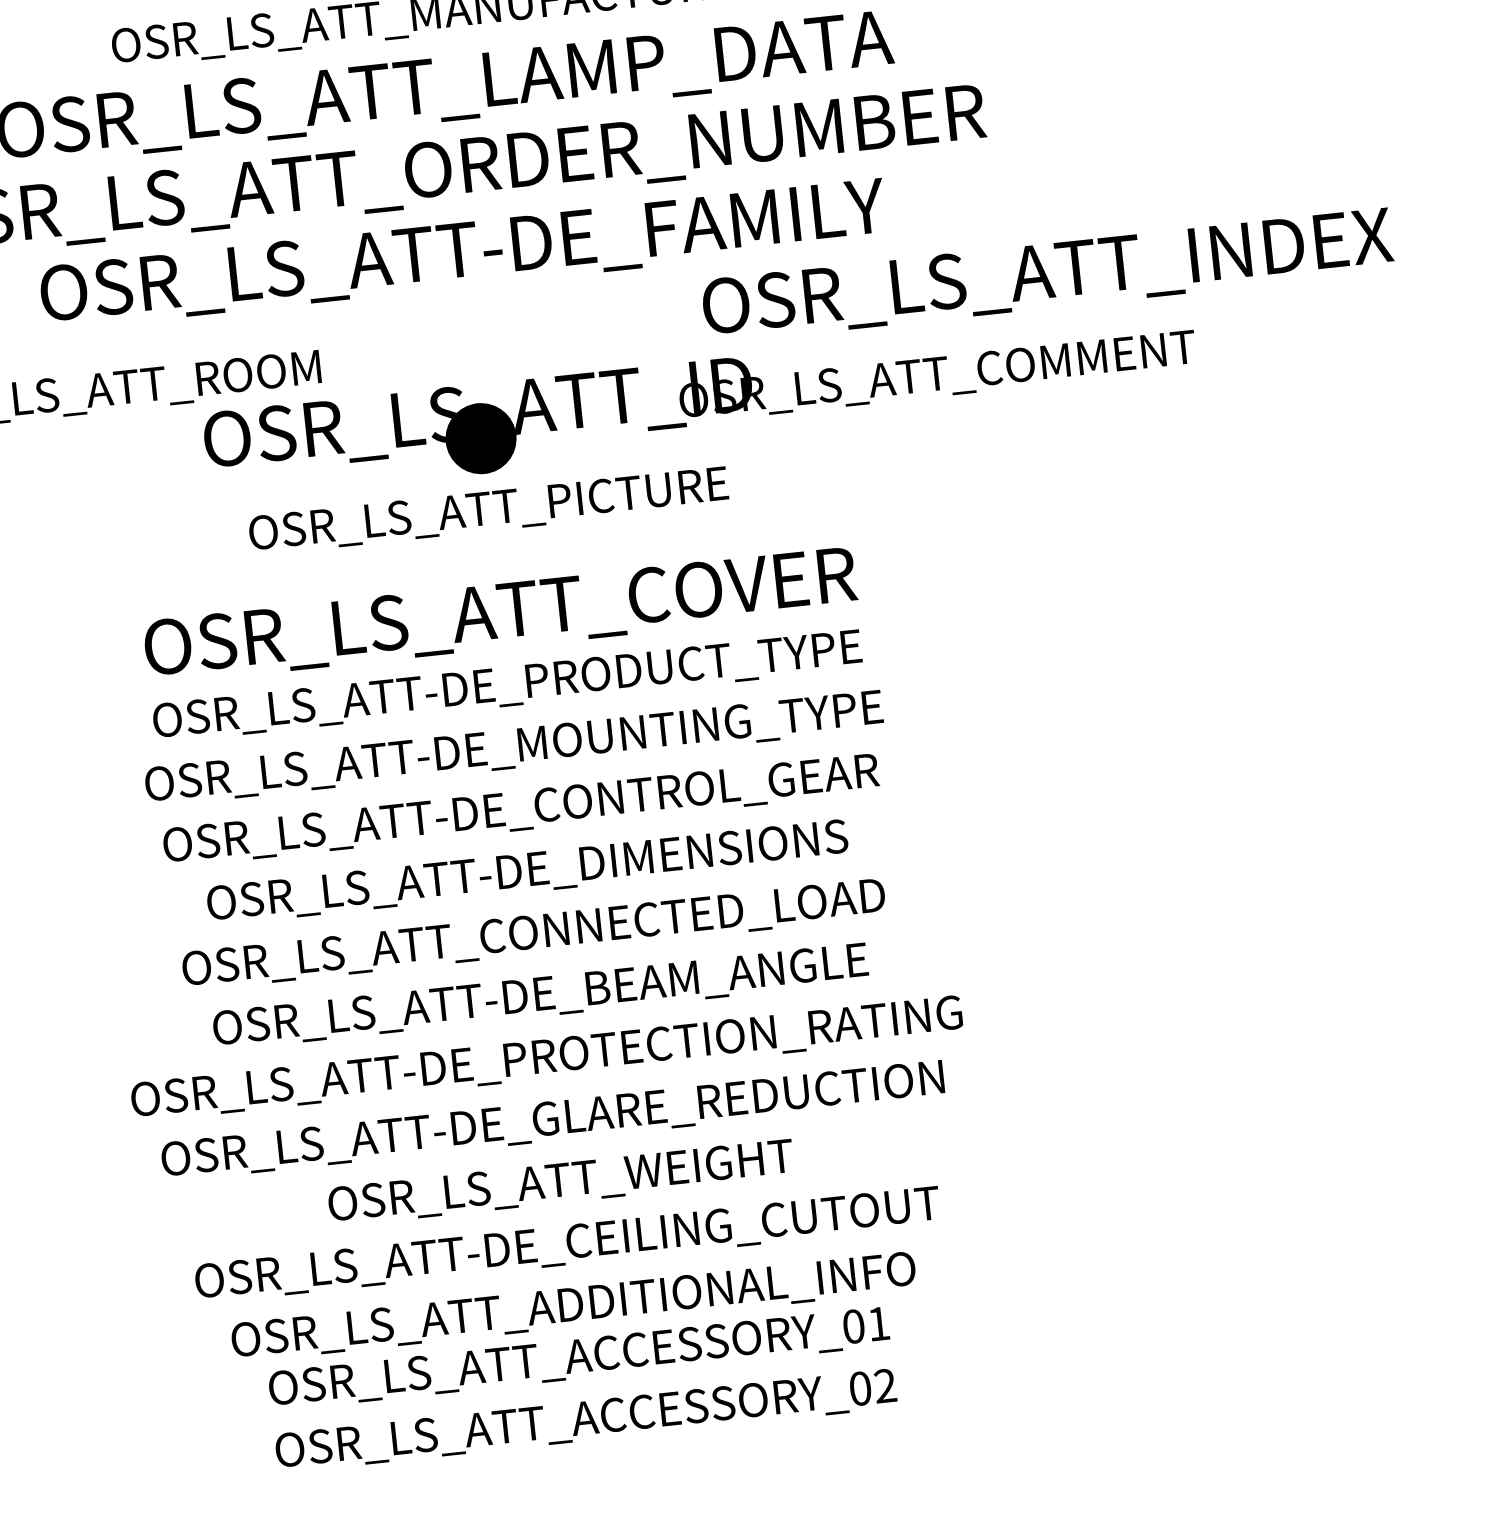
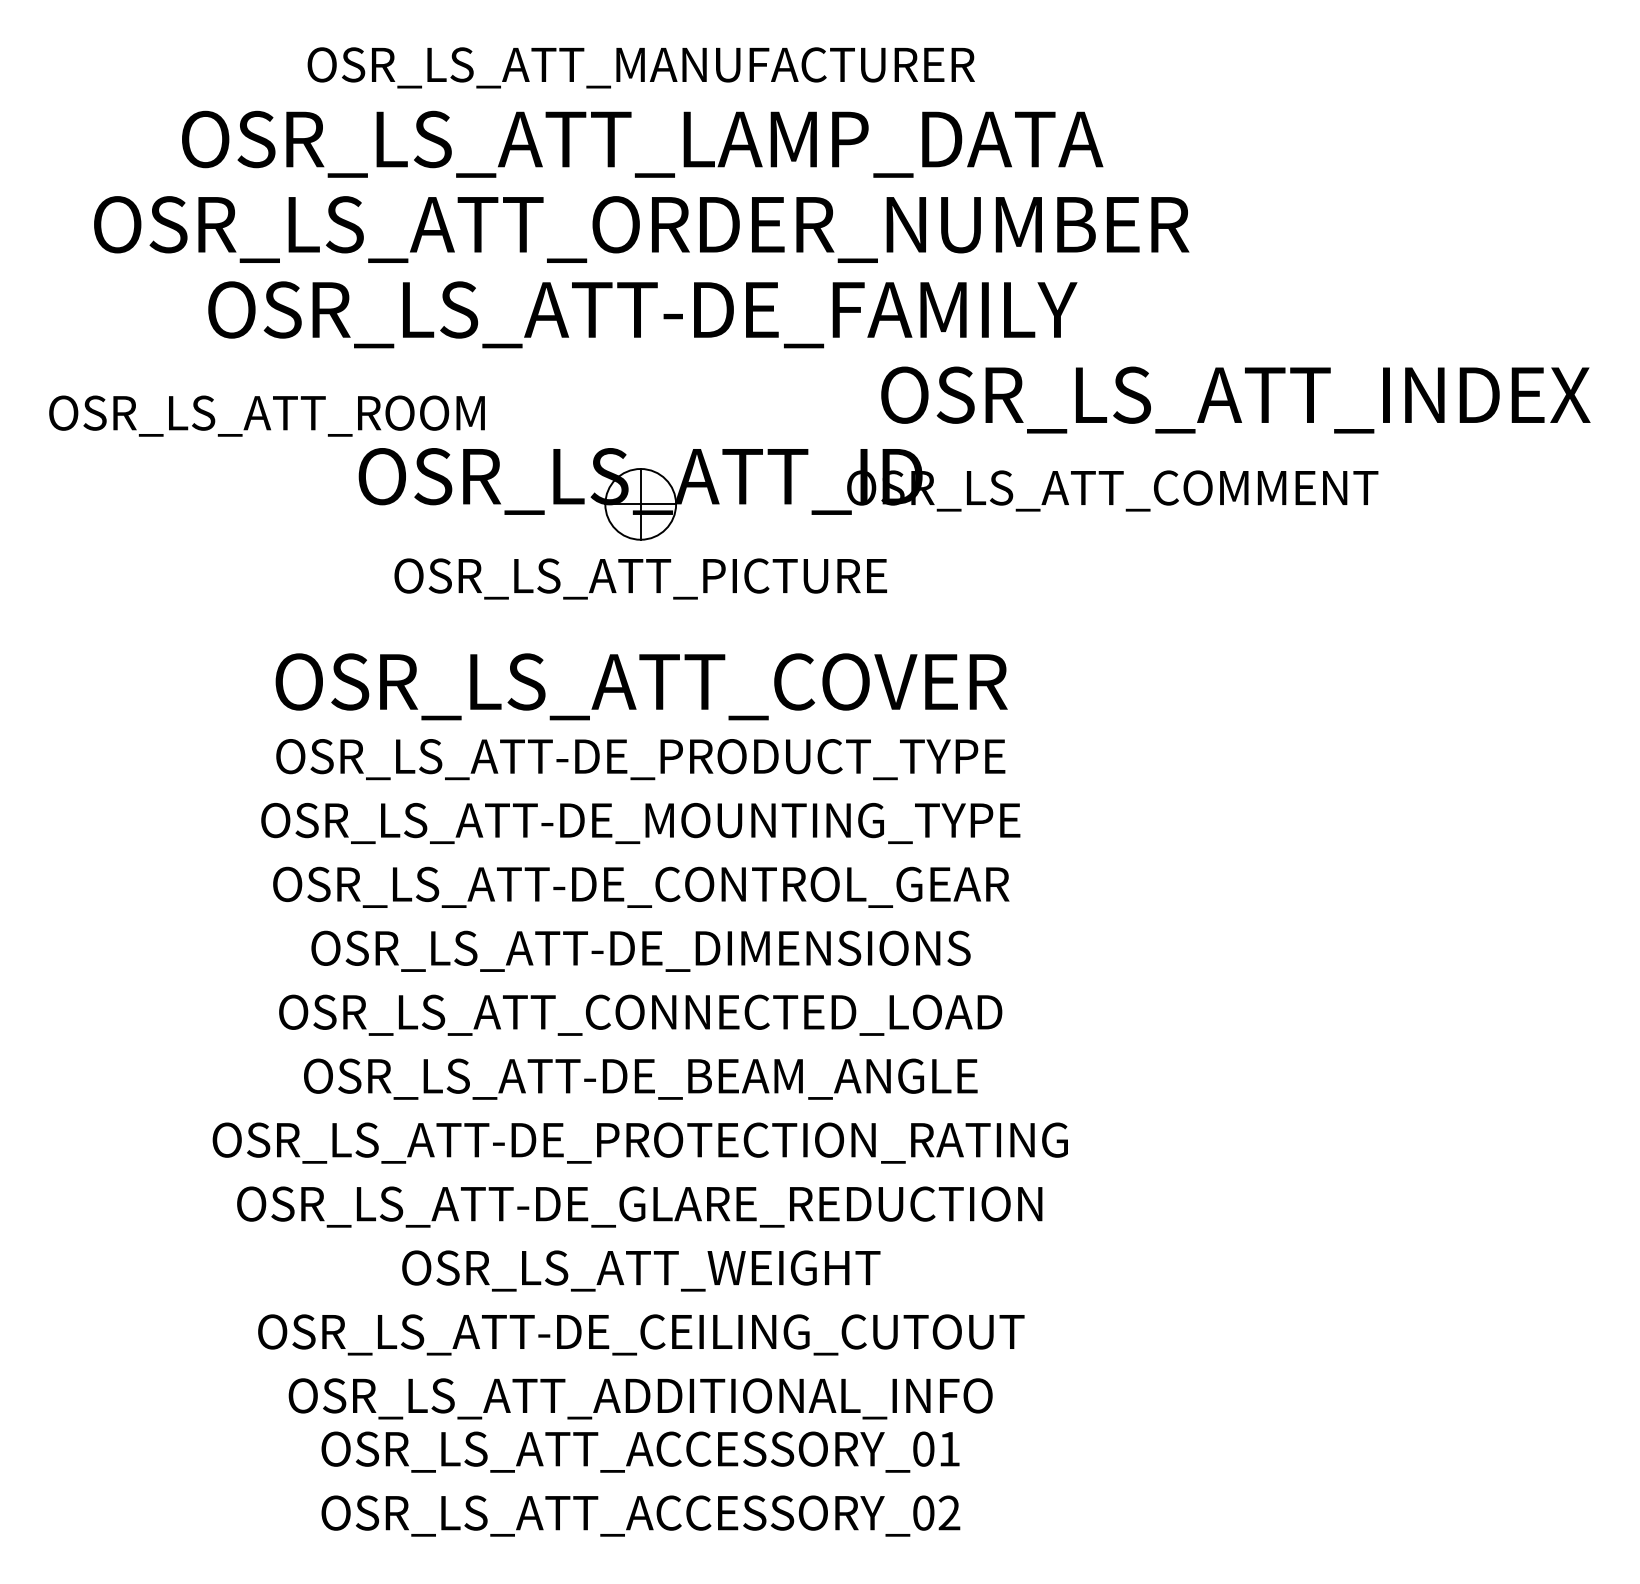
fill: (480, 437) -> (640, 503), removed

